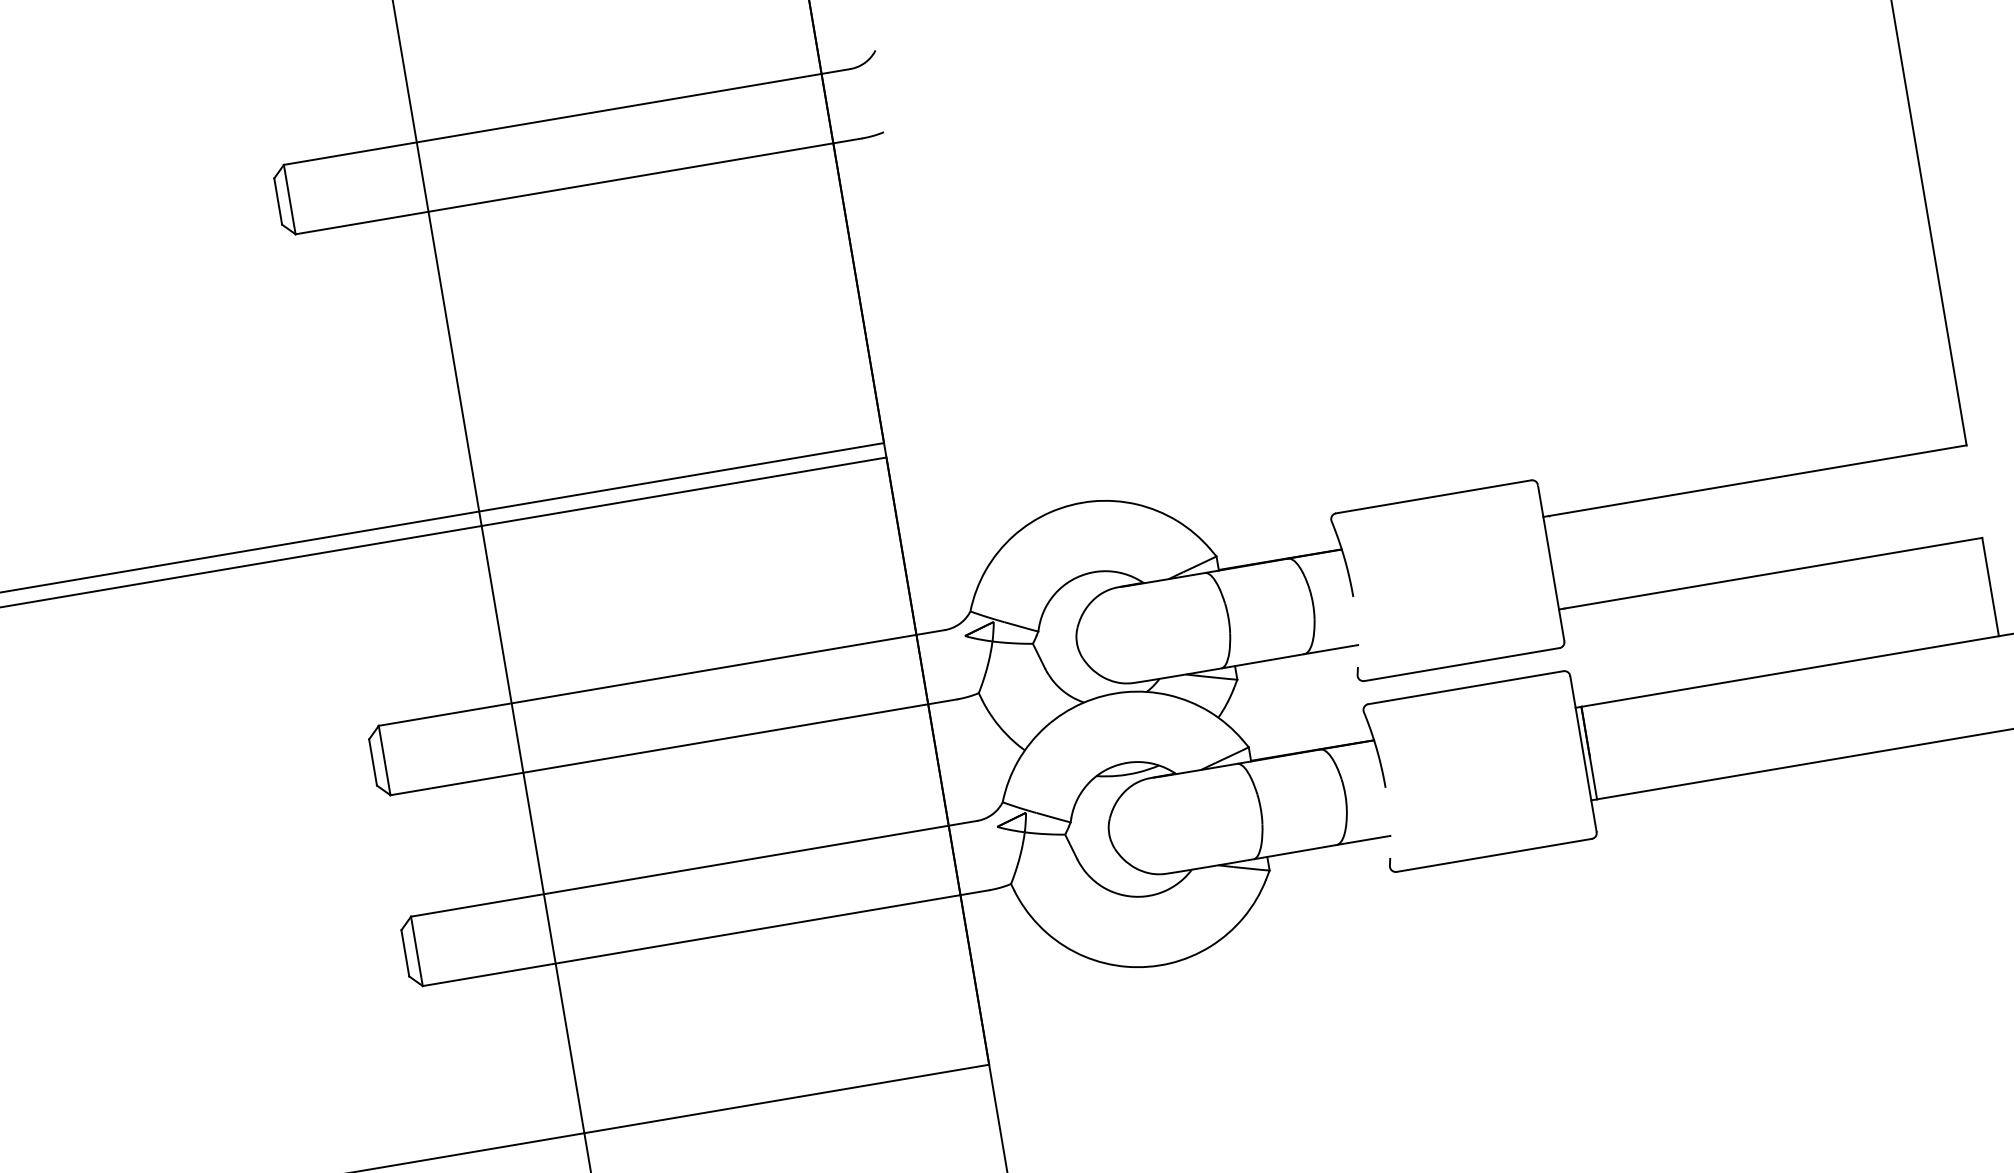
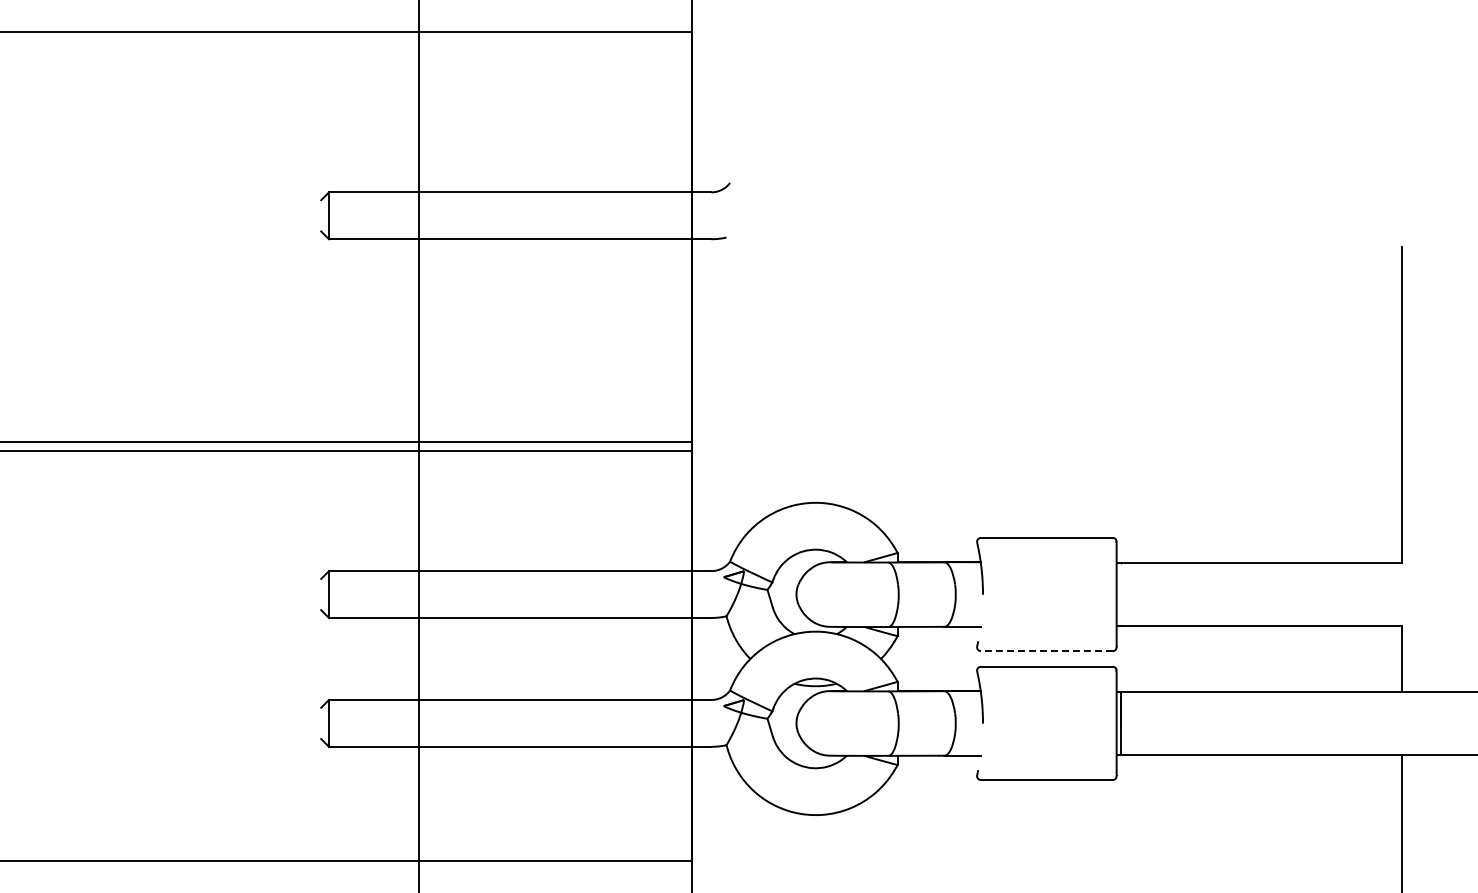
line: (278, 201) -> (321, 215), removed
line: (1461, 665) -> (1046, 651), solid -> dashed
line: (373, 762) -> (321, 594), removed
line: (405, 953) -> (321, 723), removed

